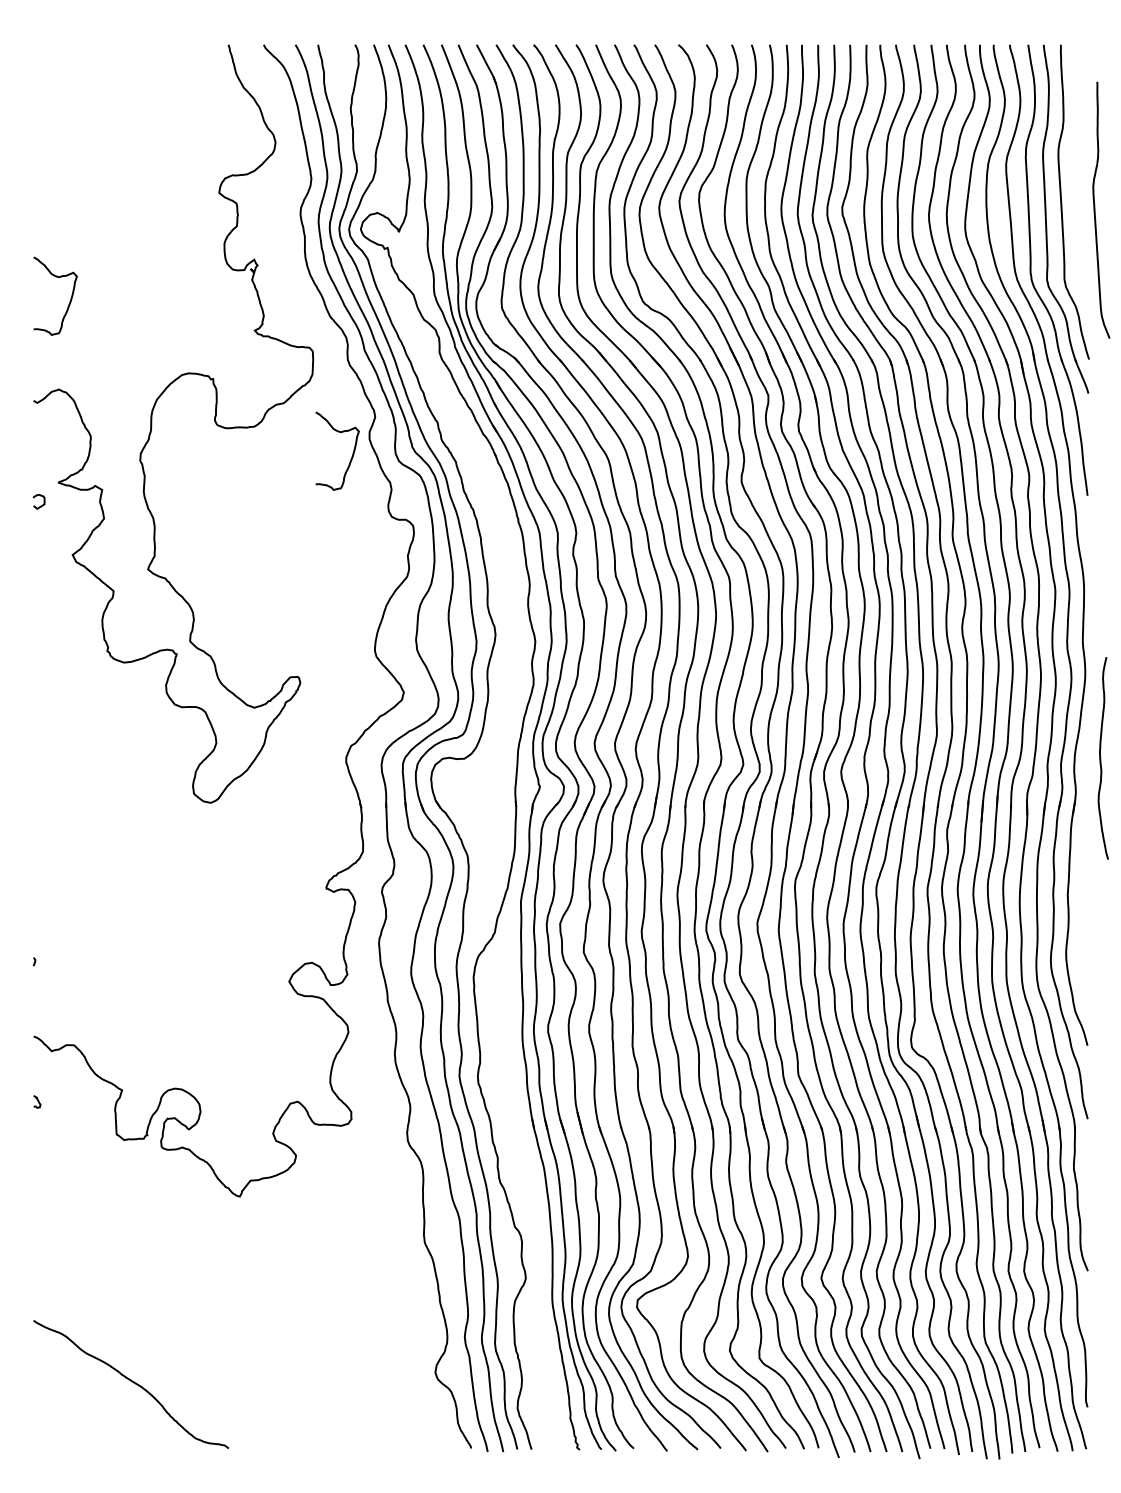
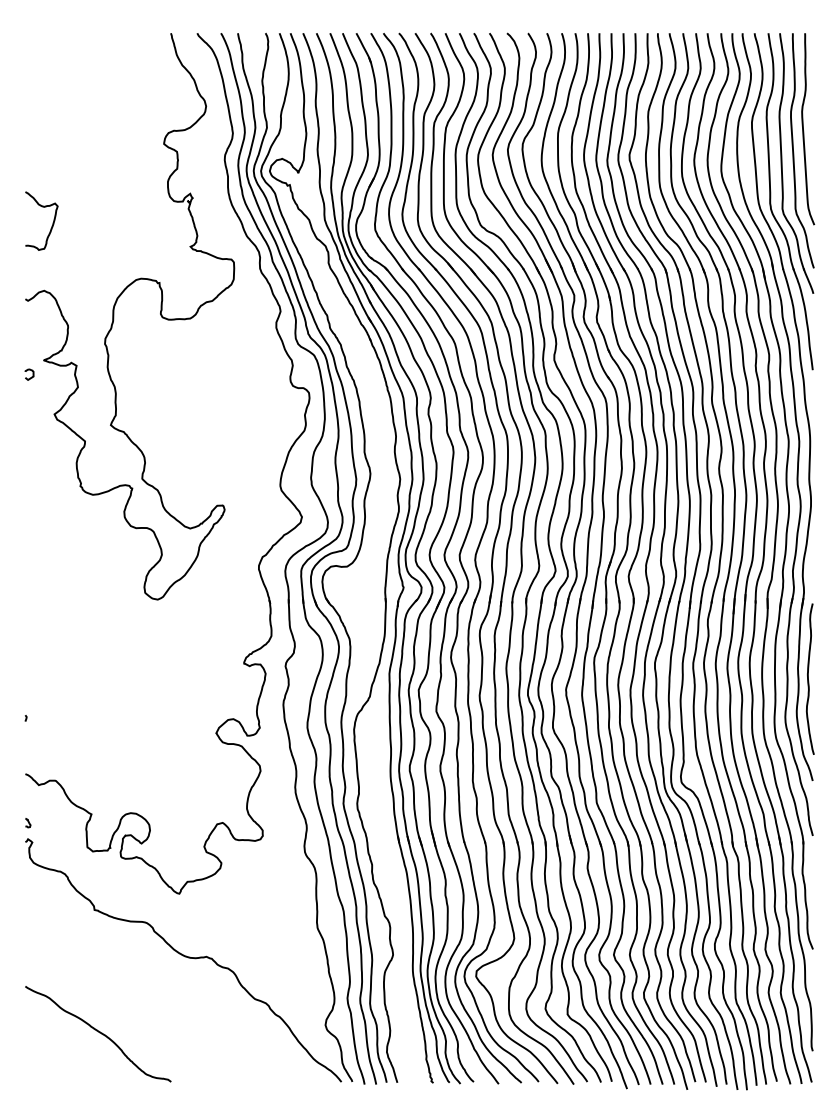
curve: (1095, 209) -> (803, 128), moved
curve: (351, 456) -> (262, 340), removed
curve: (1101, 758) -> (808, 679), moved
curve: (247, 1281) -> (185, 957), added

